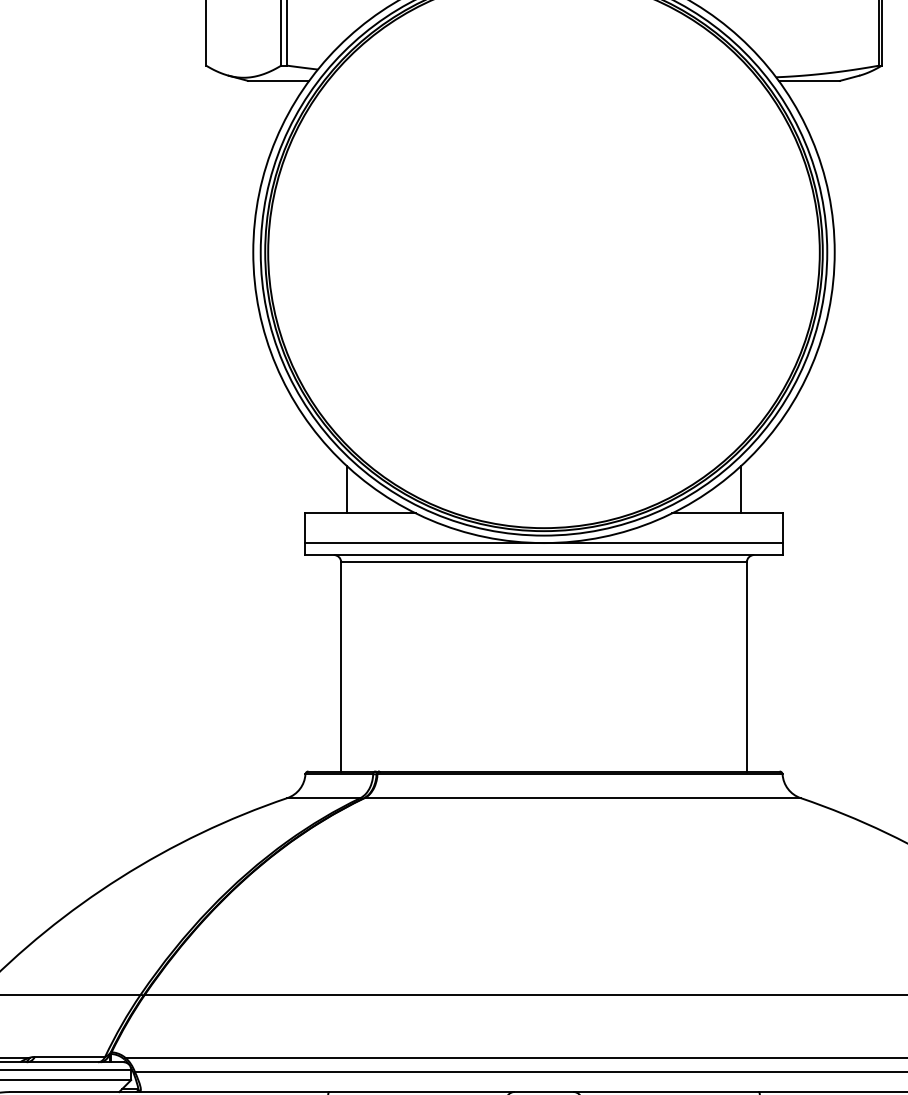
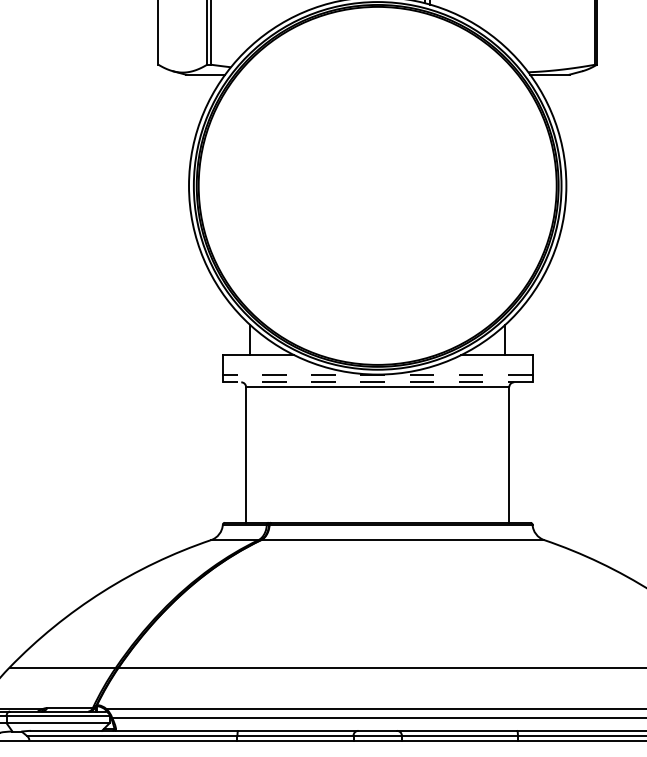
line: (543, 542) -> (377, 374), solid -> dashed
line: (543, 555) -> (377, 382), solid -> dashed

